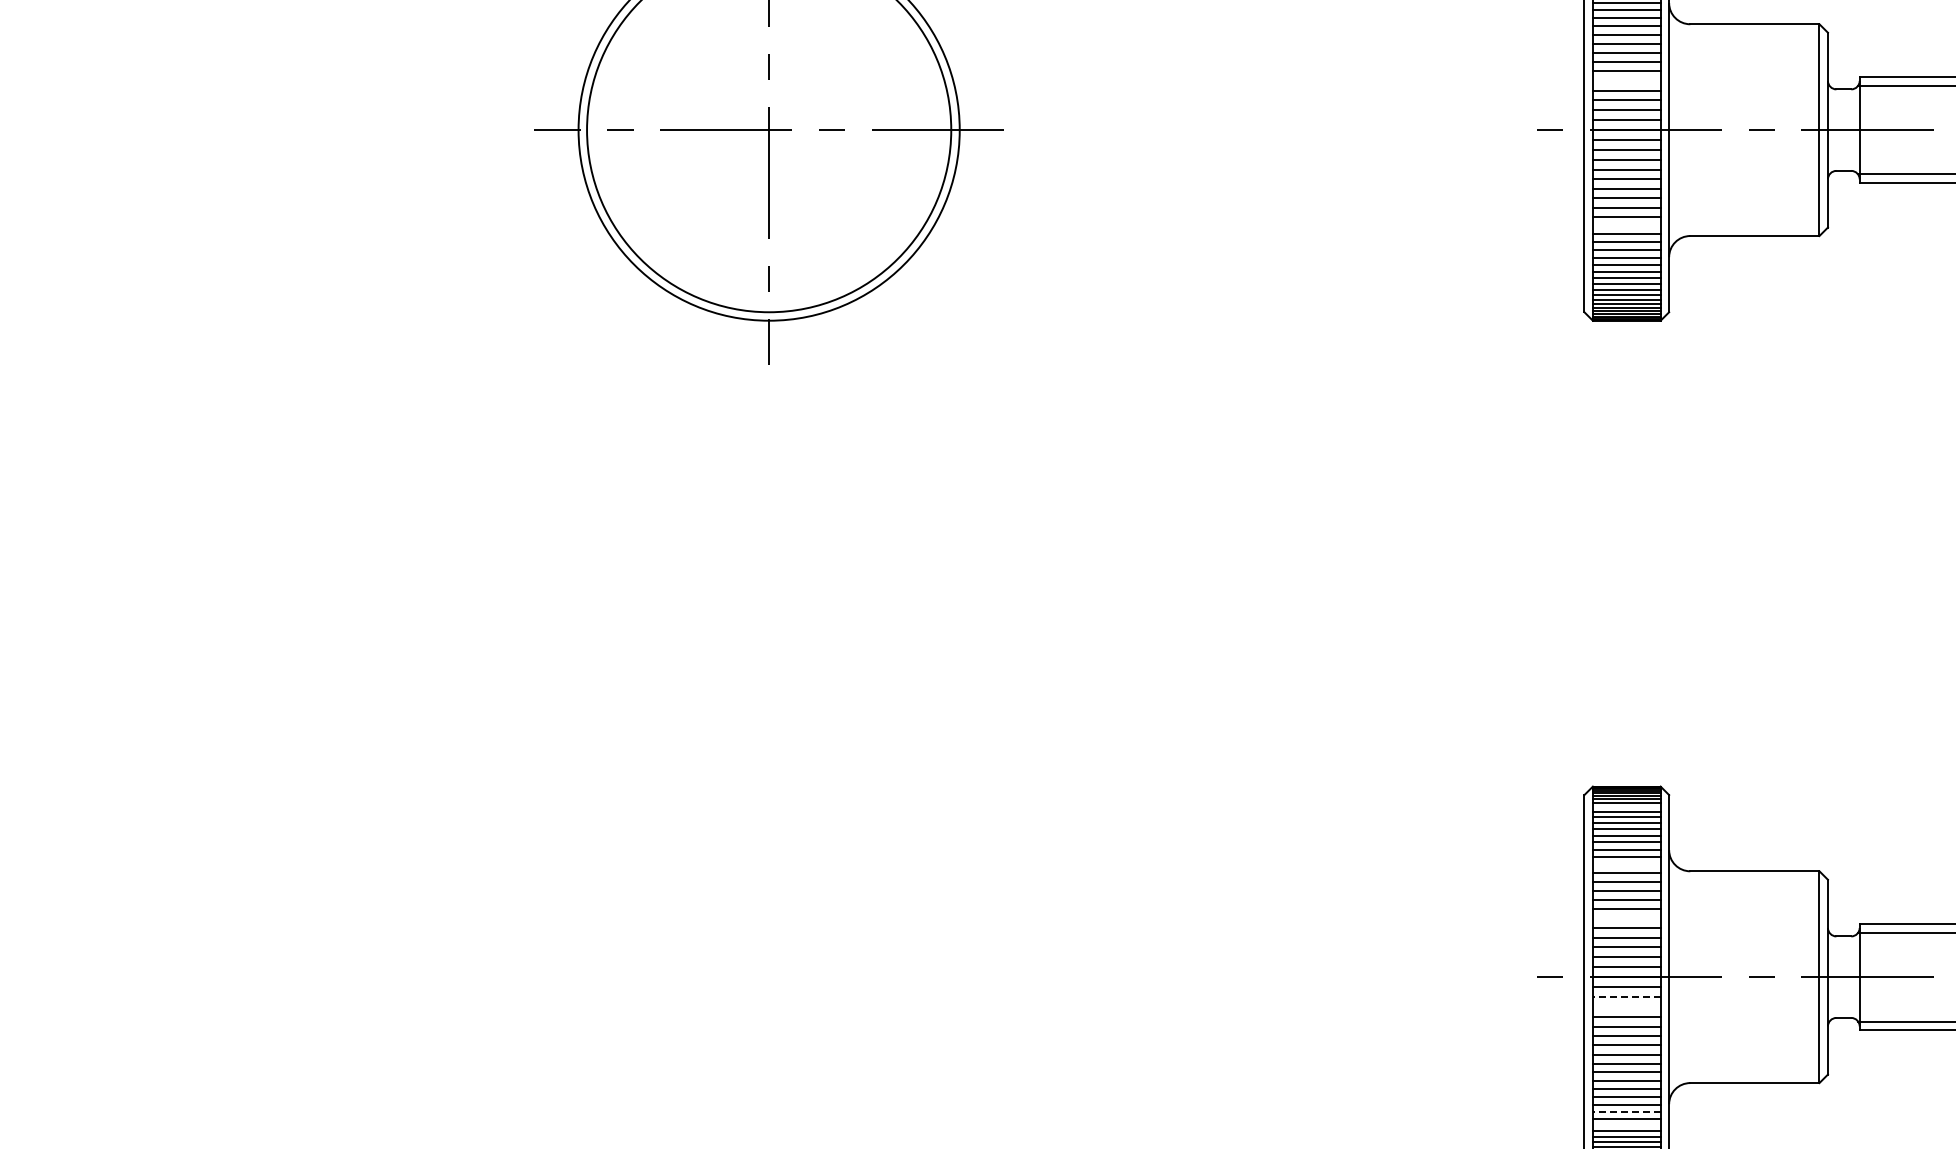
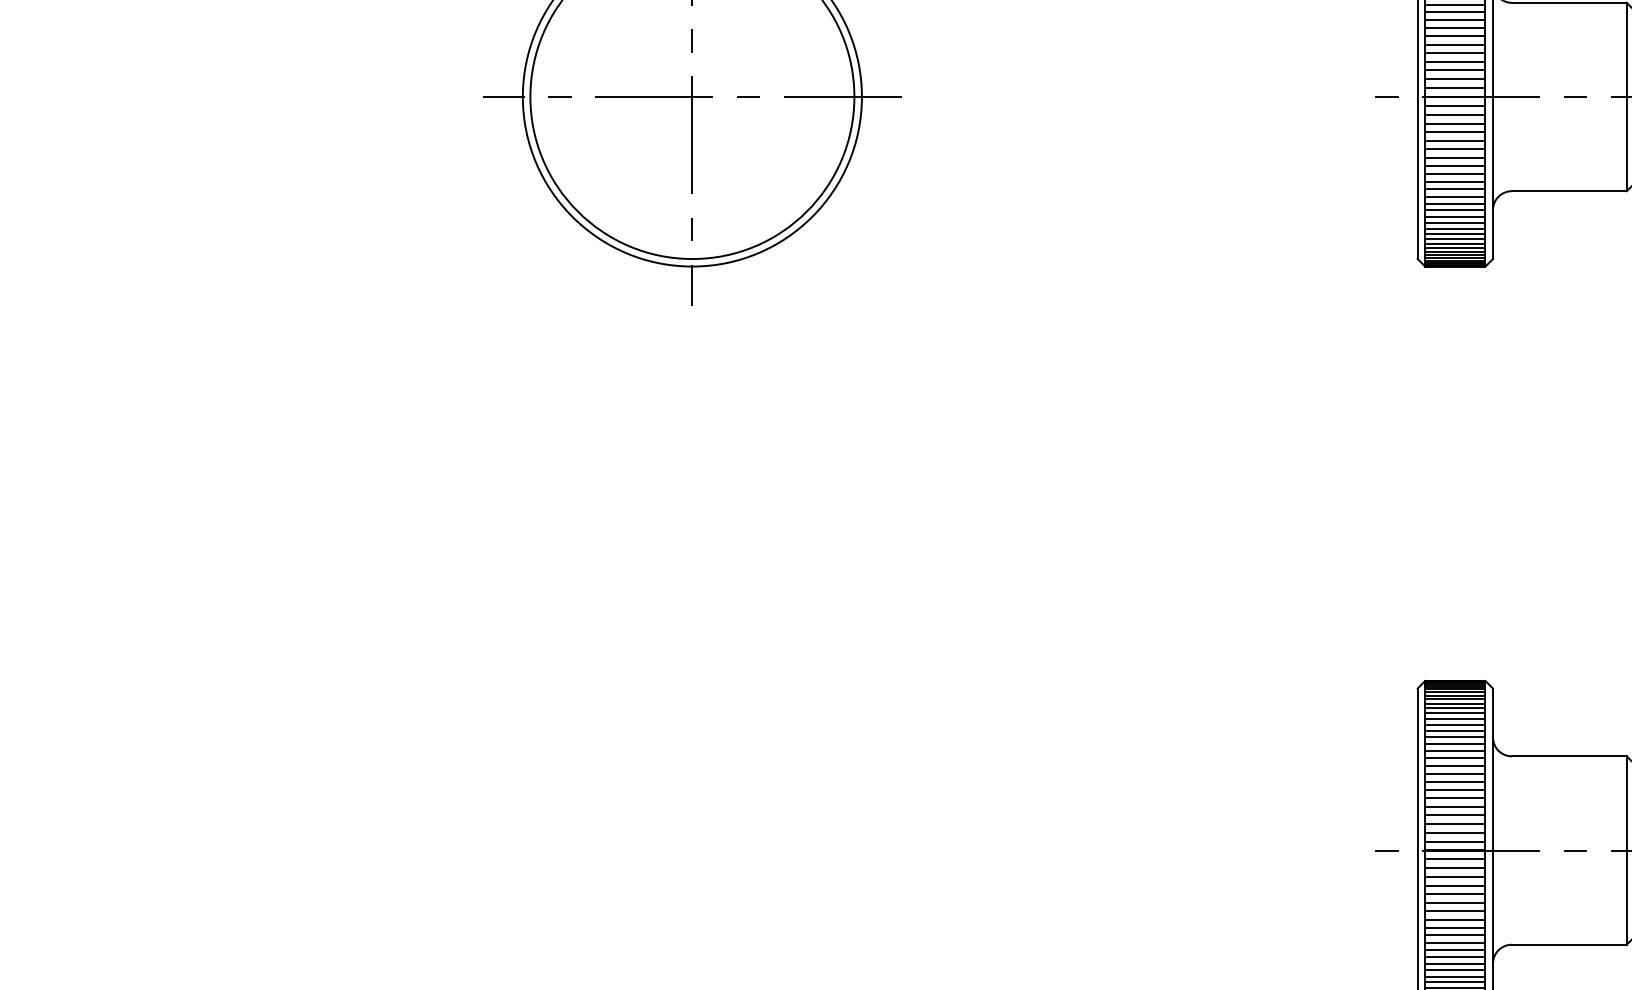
line: (1626, 80) -> (1455, 52), added
line: (1626, 225) -> (1455, 181), added
line: (1626, 807) -> (1455, 699), added
line: (1626, 865) -> (1455, 751), added
line: (1626, 918) -> (1455, 798), added
line: (1626, 997) -> (1455, 868), dashed -> solid
line: (1626, 1007) -> (1455, 877), added
line: (1626, 1111) -> (1455, 970), dashed -> solid
line: (1626, 1125) -> (1455, 982), added

